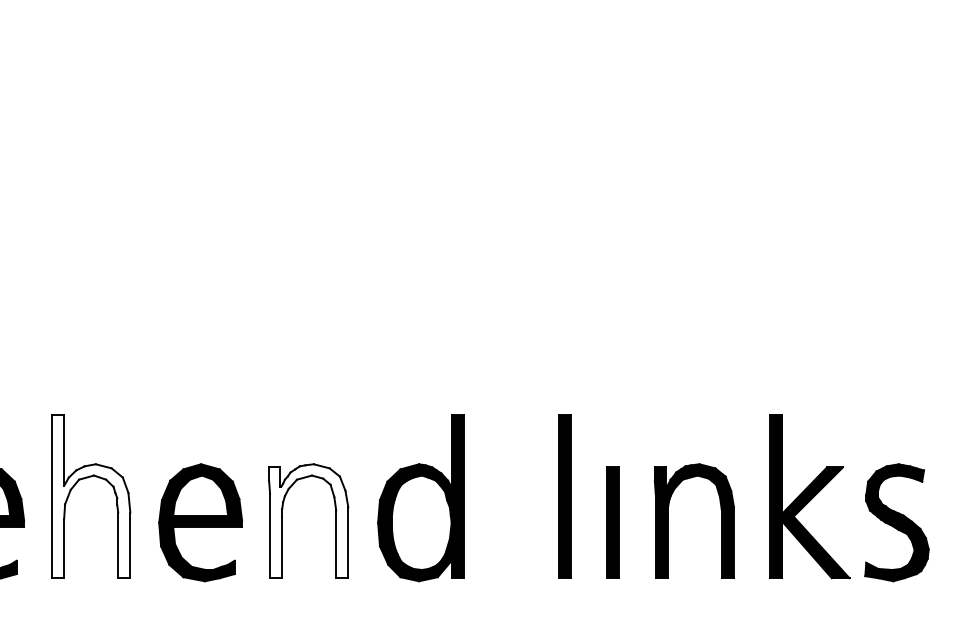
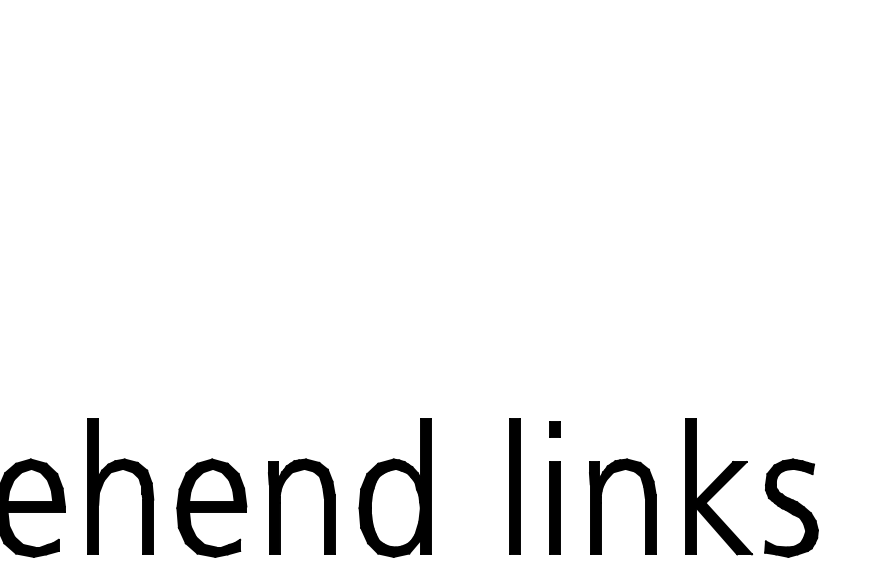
part: (612, 428) -> (554, 429), added
fill: (90, 496) -> (120, 486), added
fill: (308, 520) -> (301, 506), added

